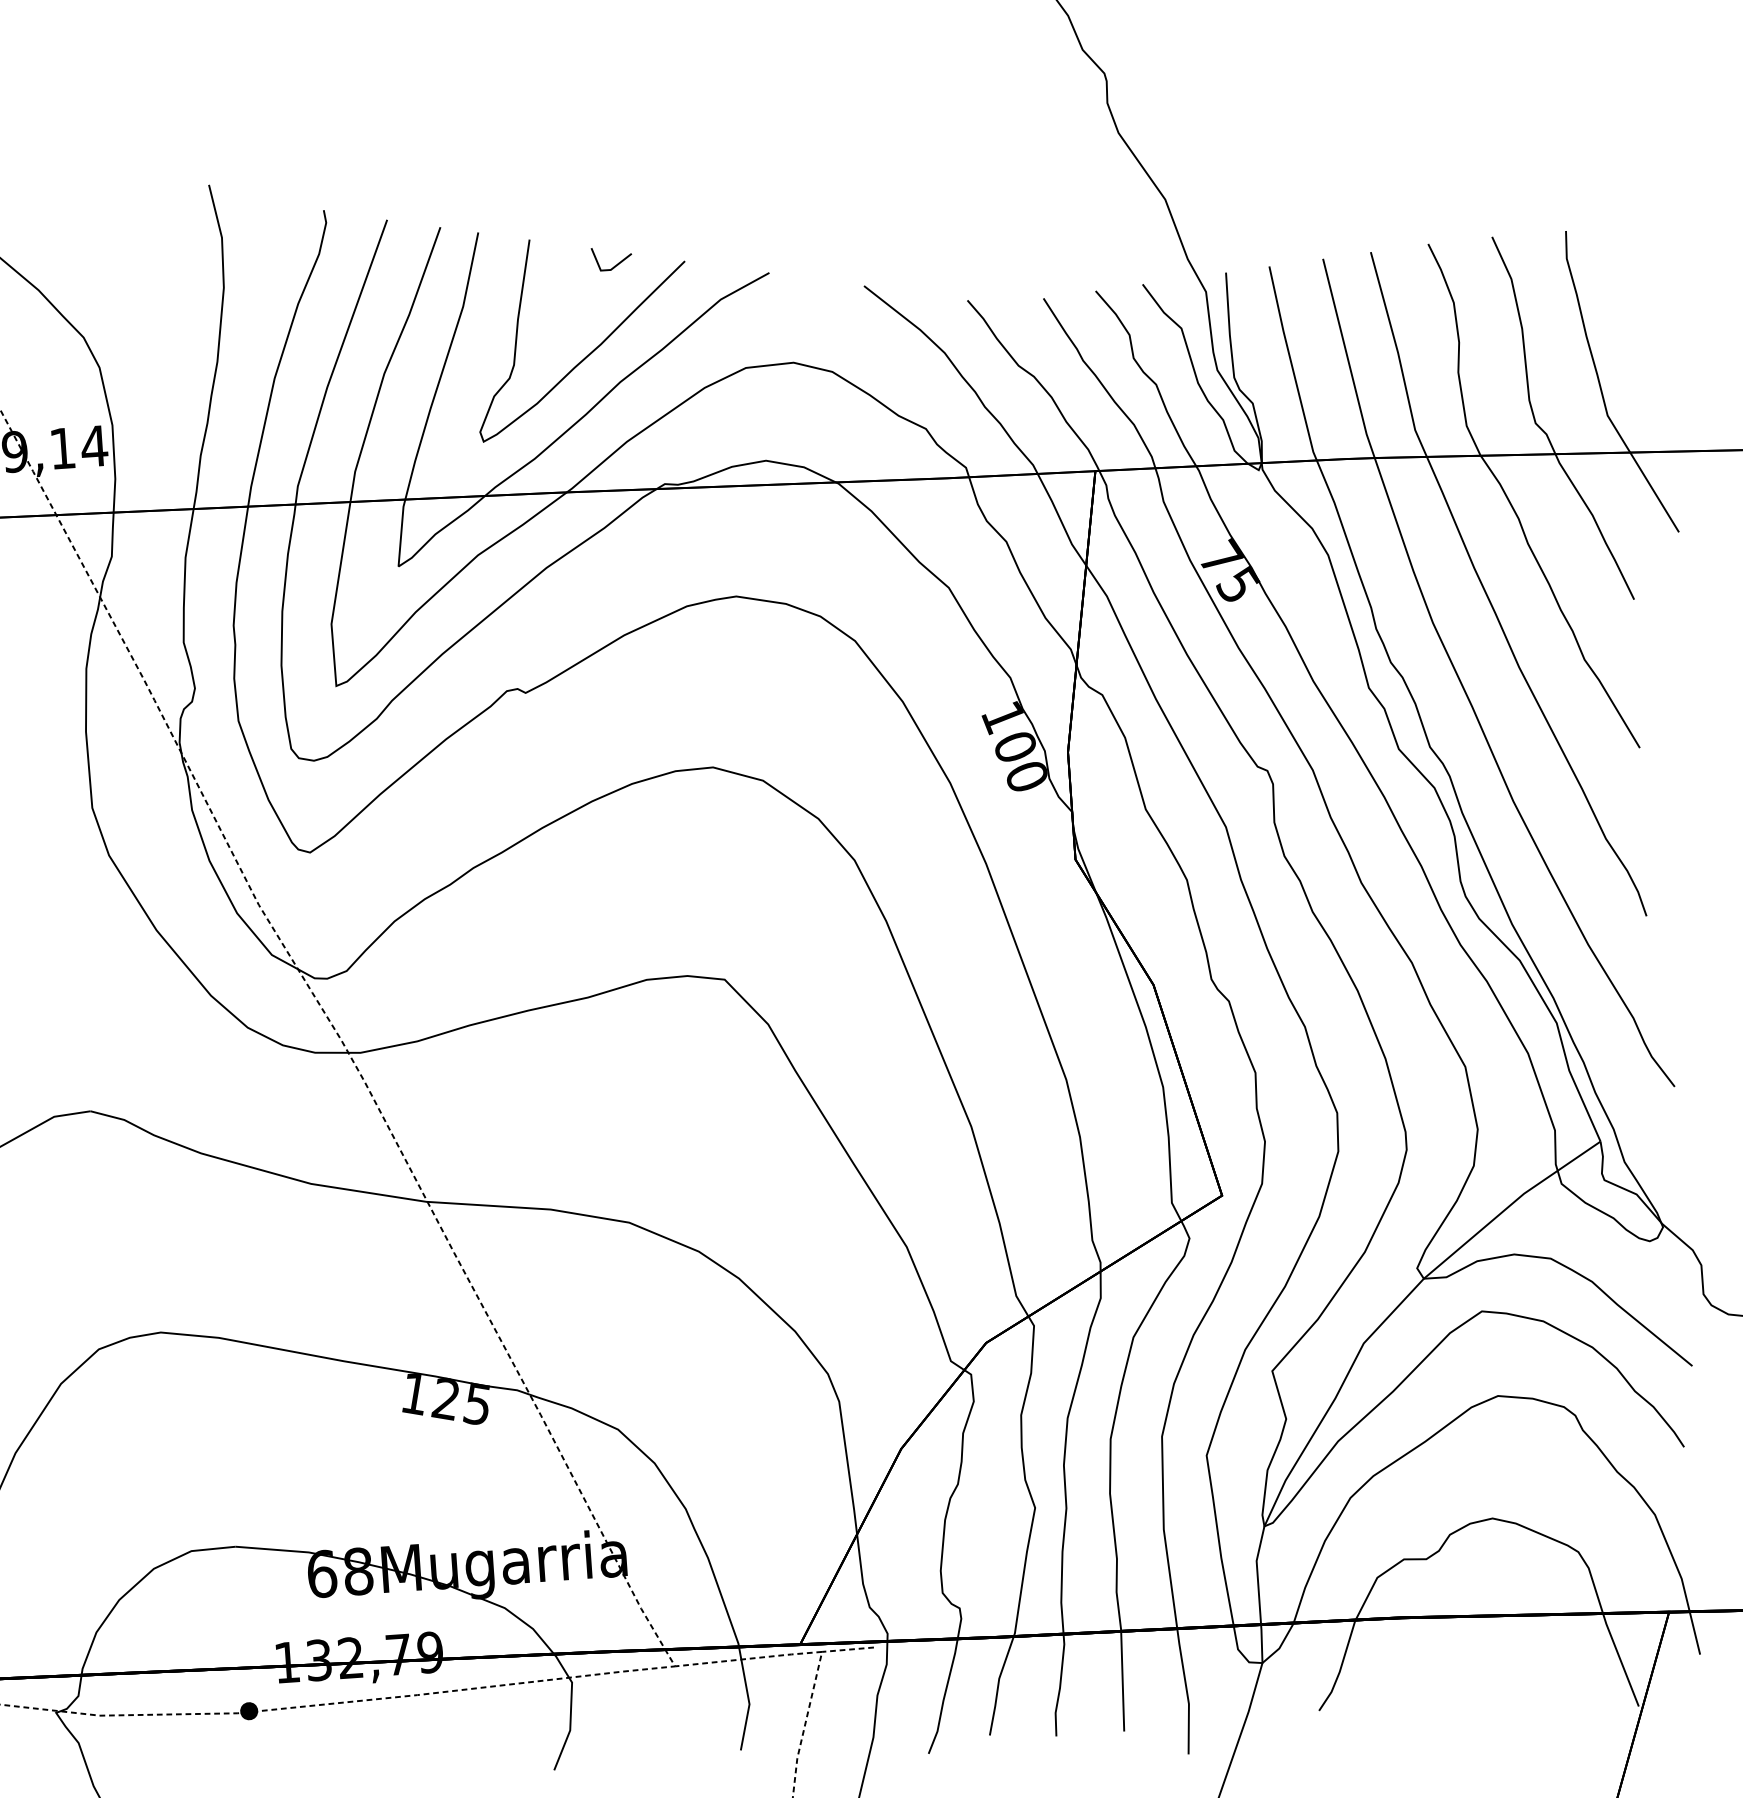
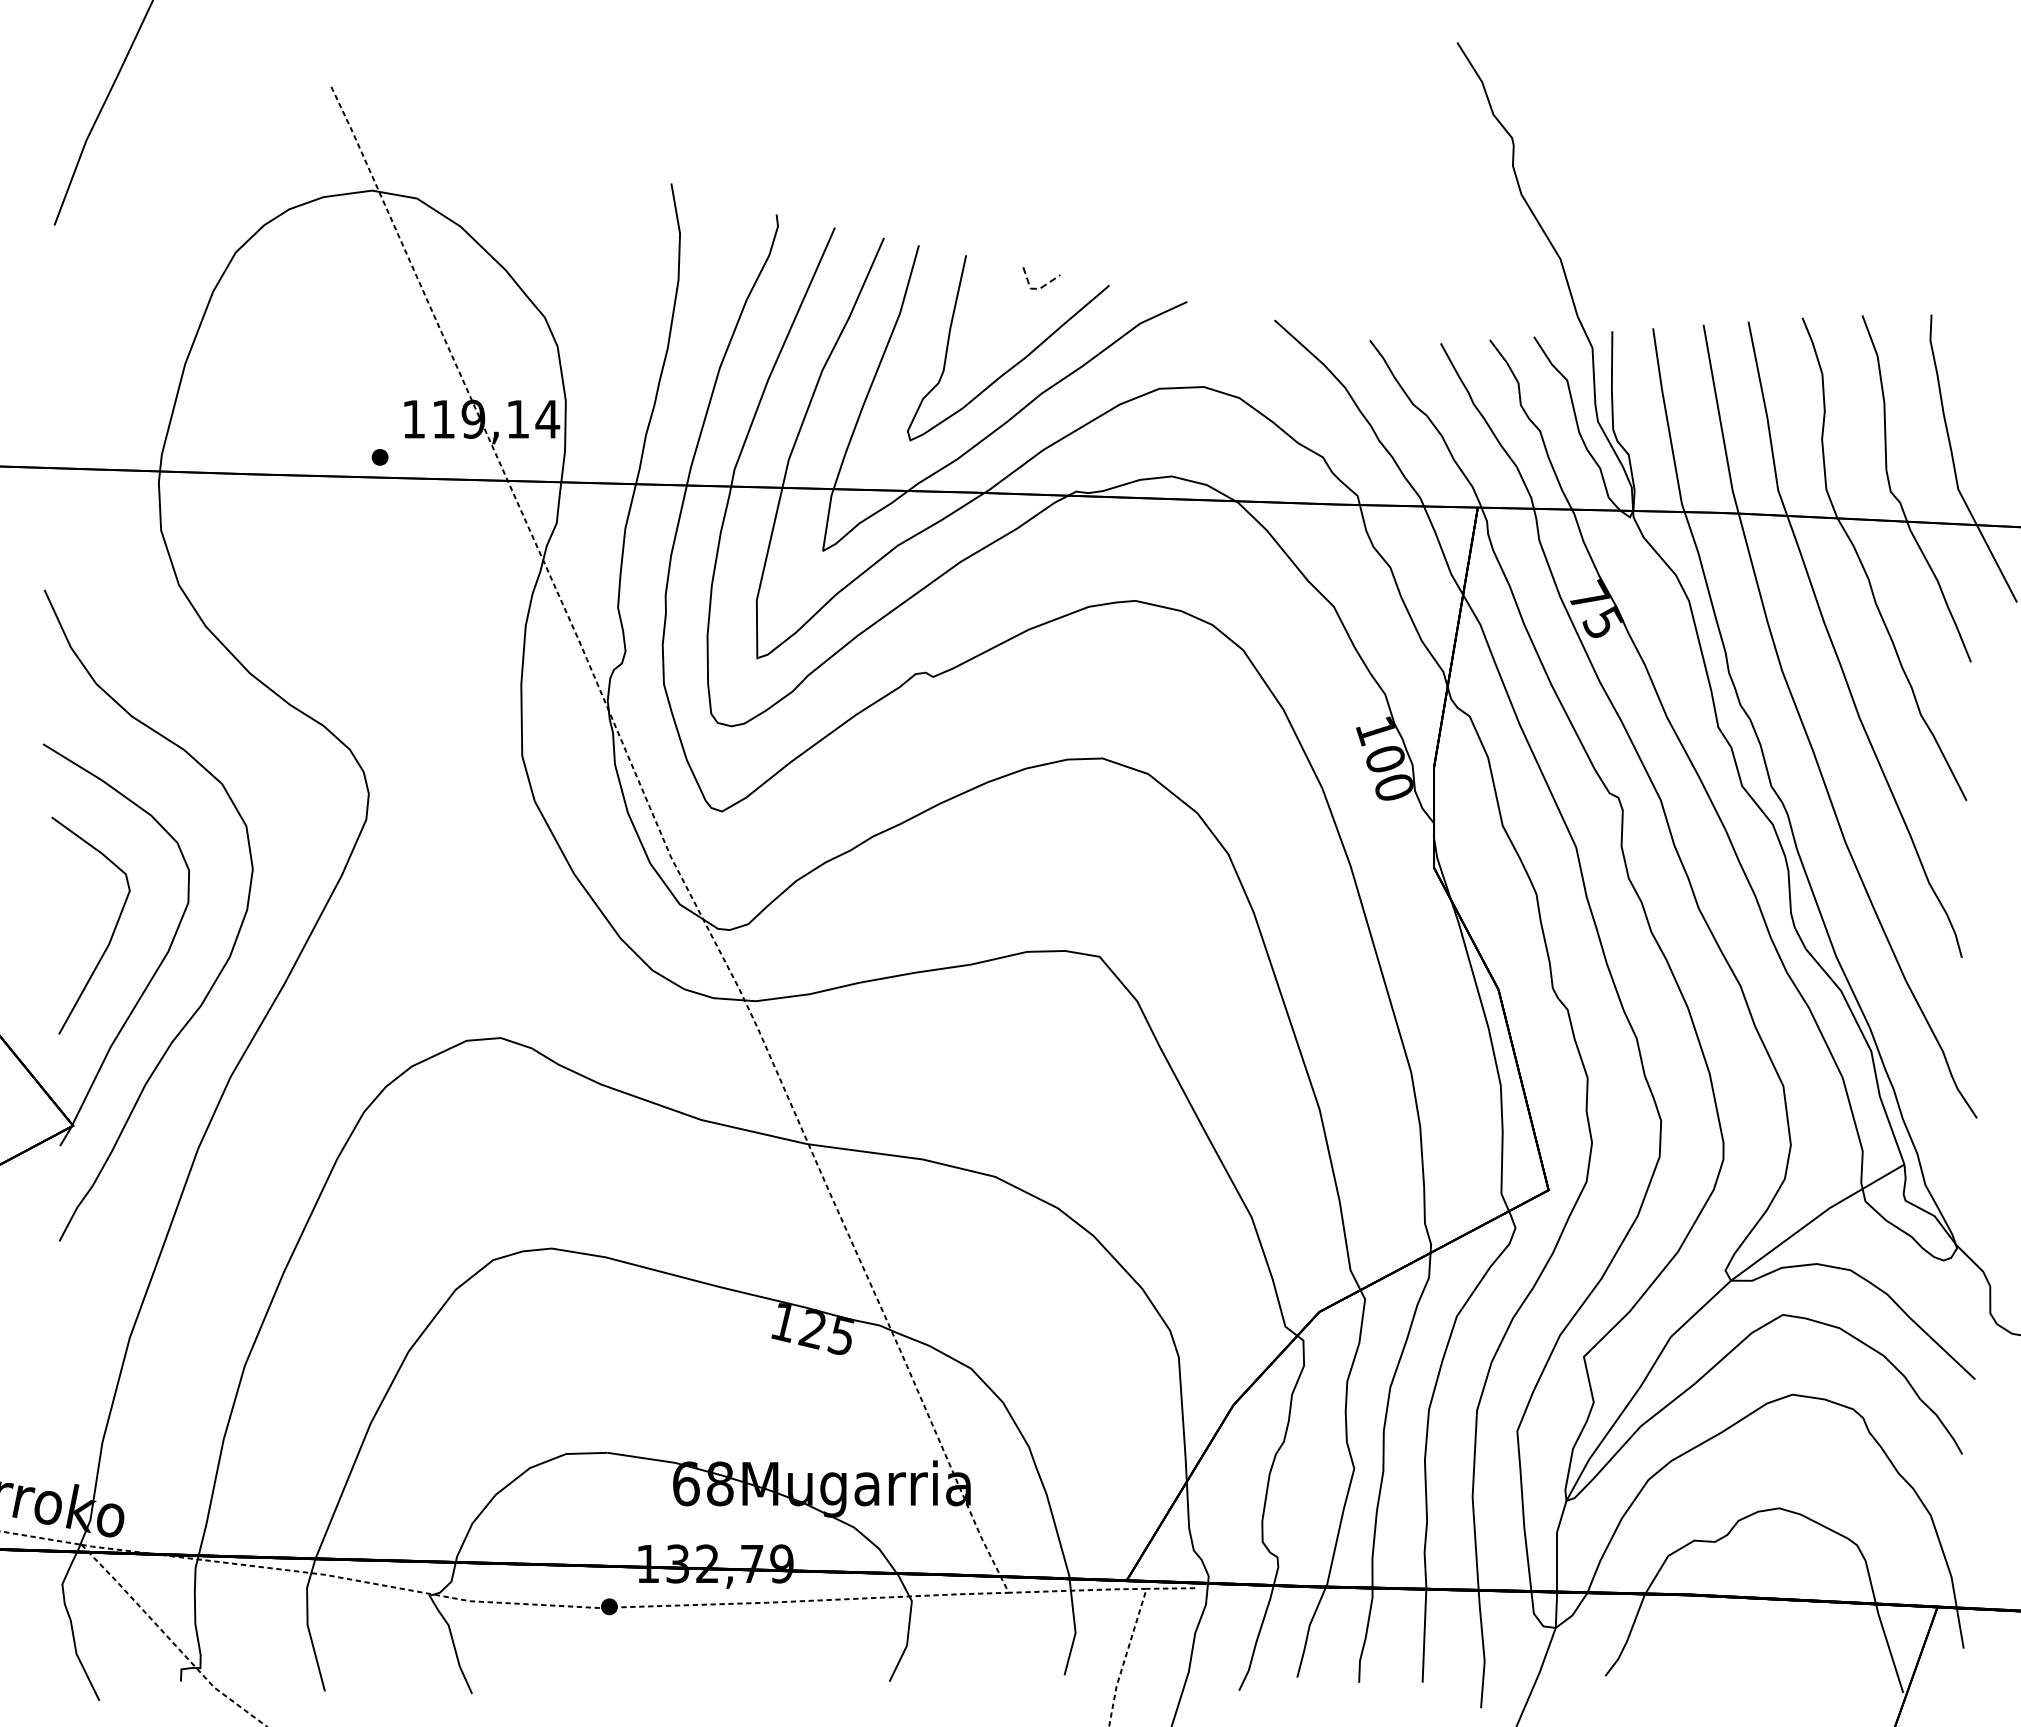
line: (607, 269) -> (1036, 288), solid -> dashed

